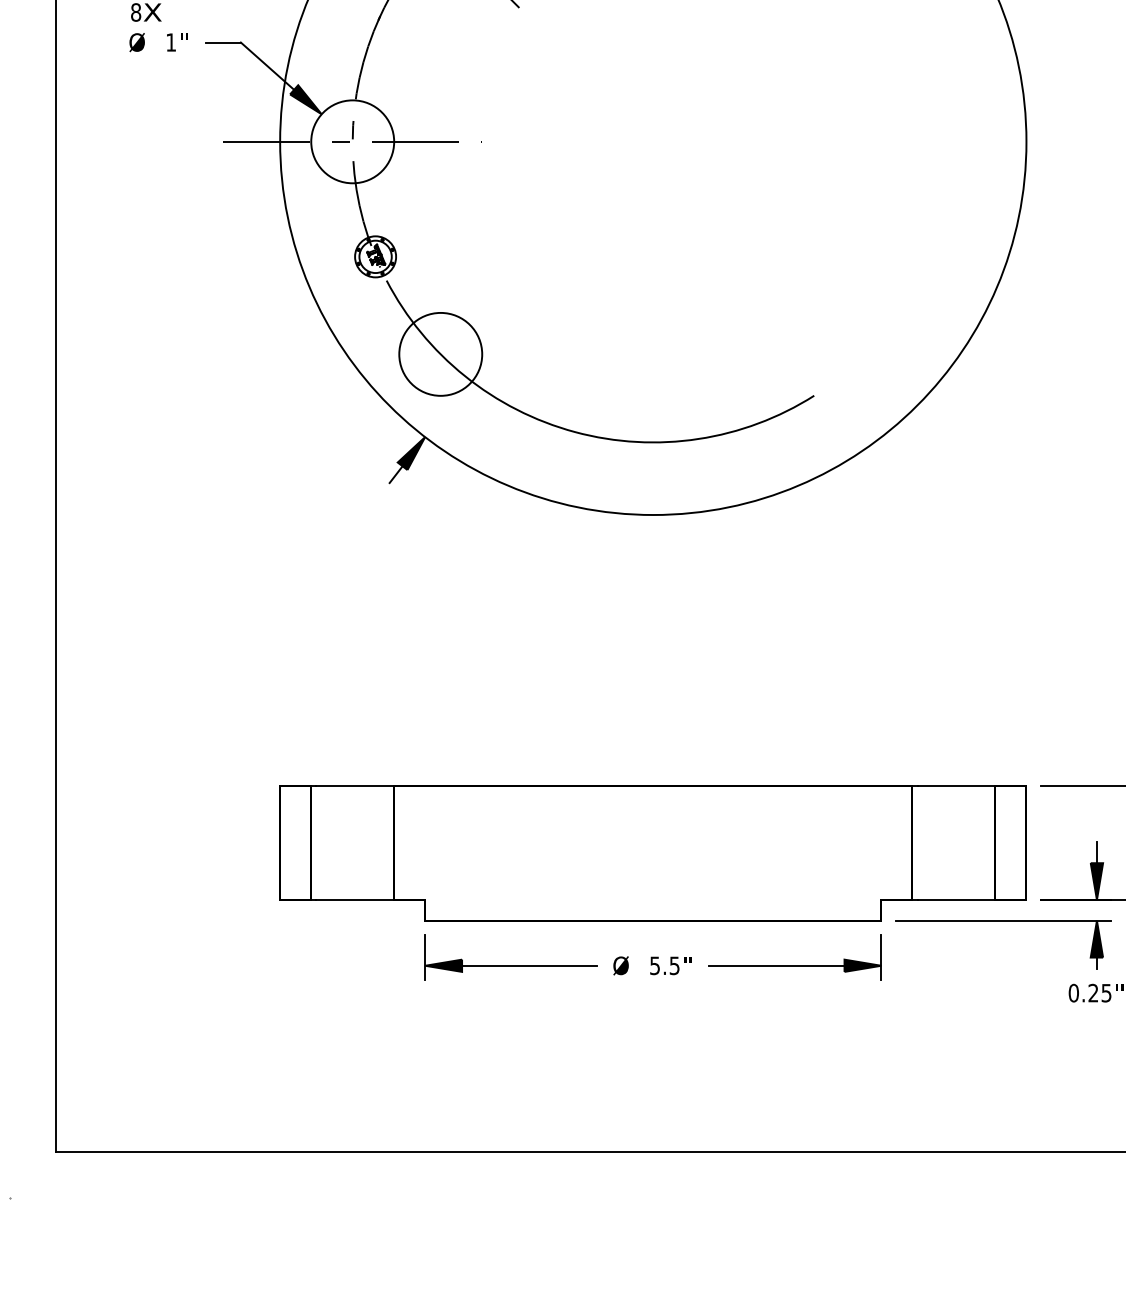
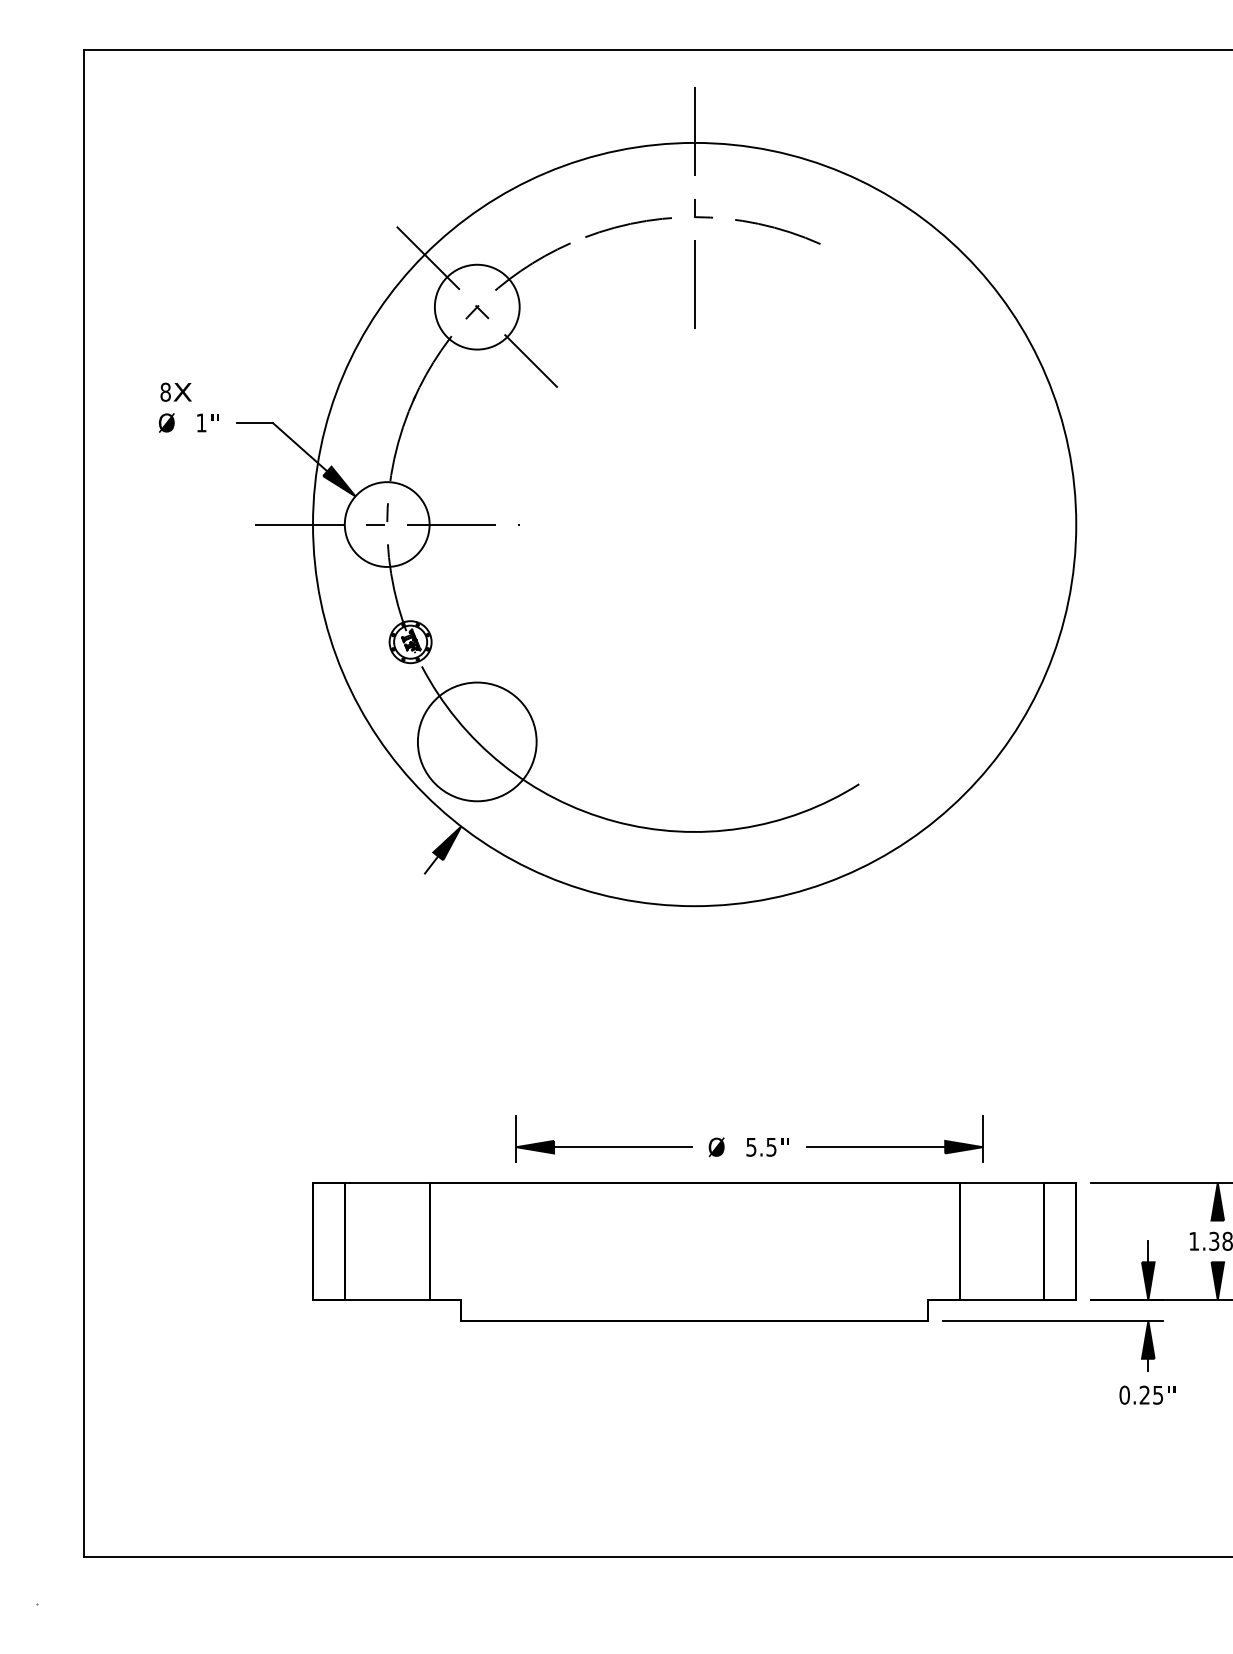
circle: (440, 353) -> (476, 741), size x1.4
part: (653, 957) -> (749, 1138), moved

